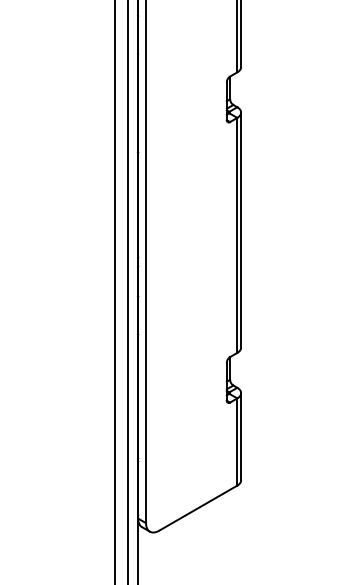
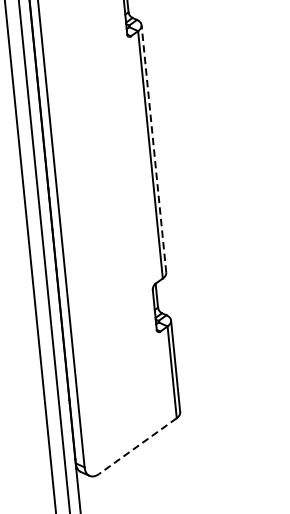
line: (241, 230) -> (154, 149), solid -> dashed
line: (197, 508) -> (137, 446), solid -> dashed

